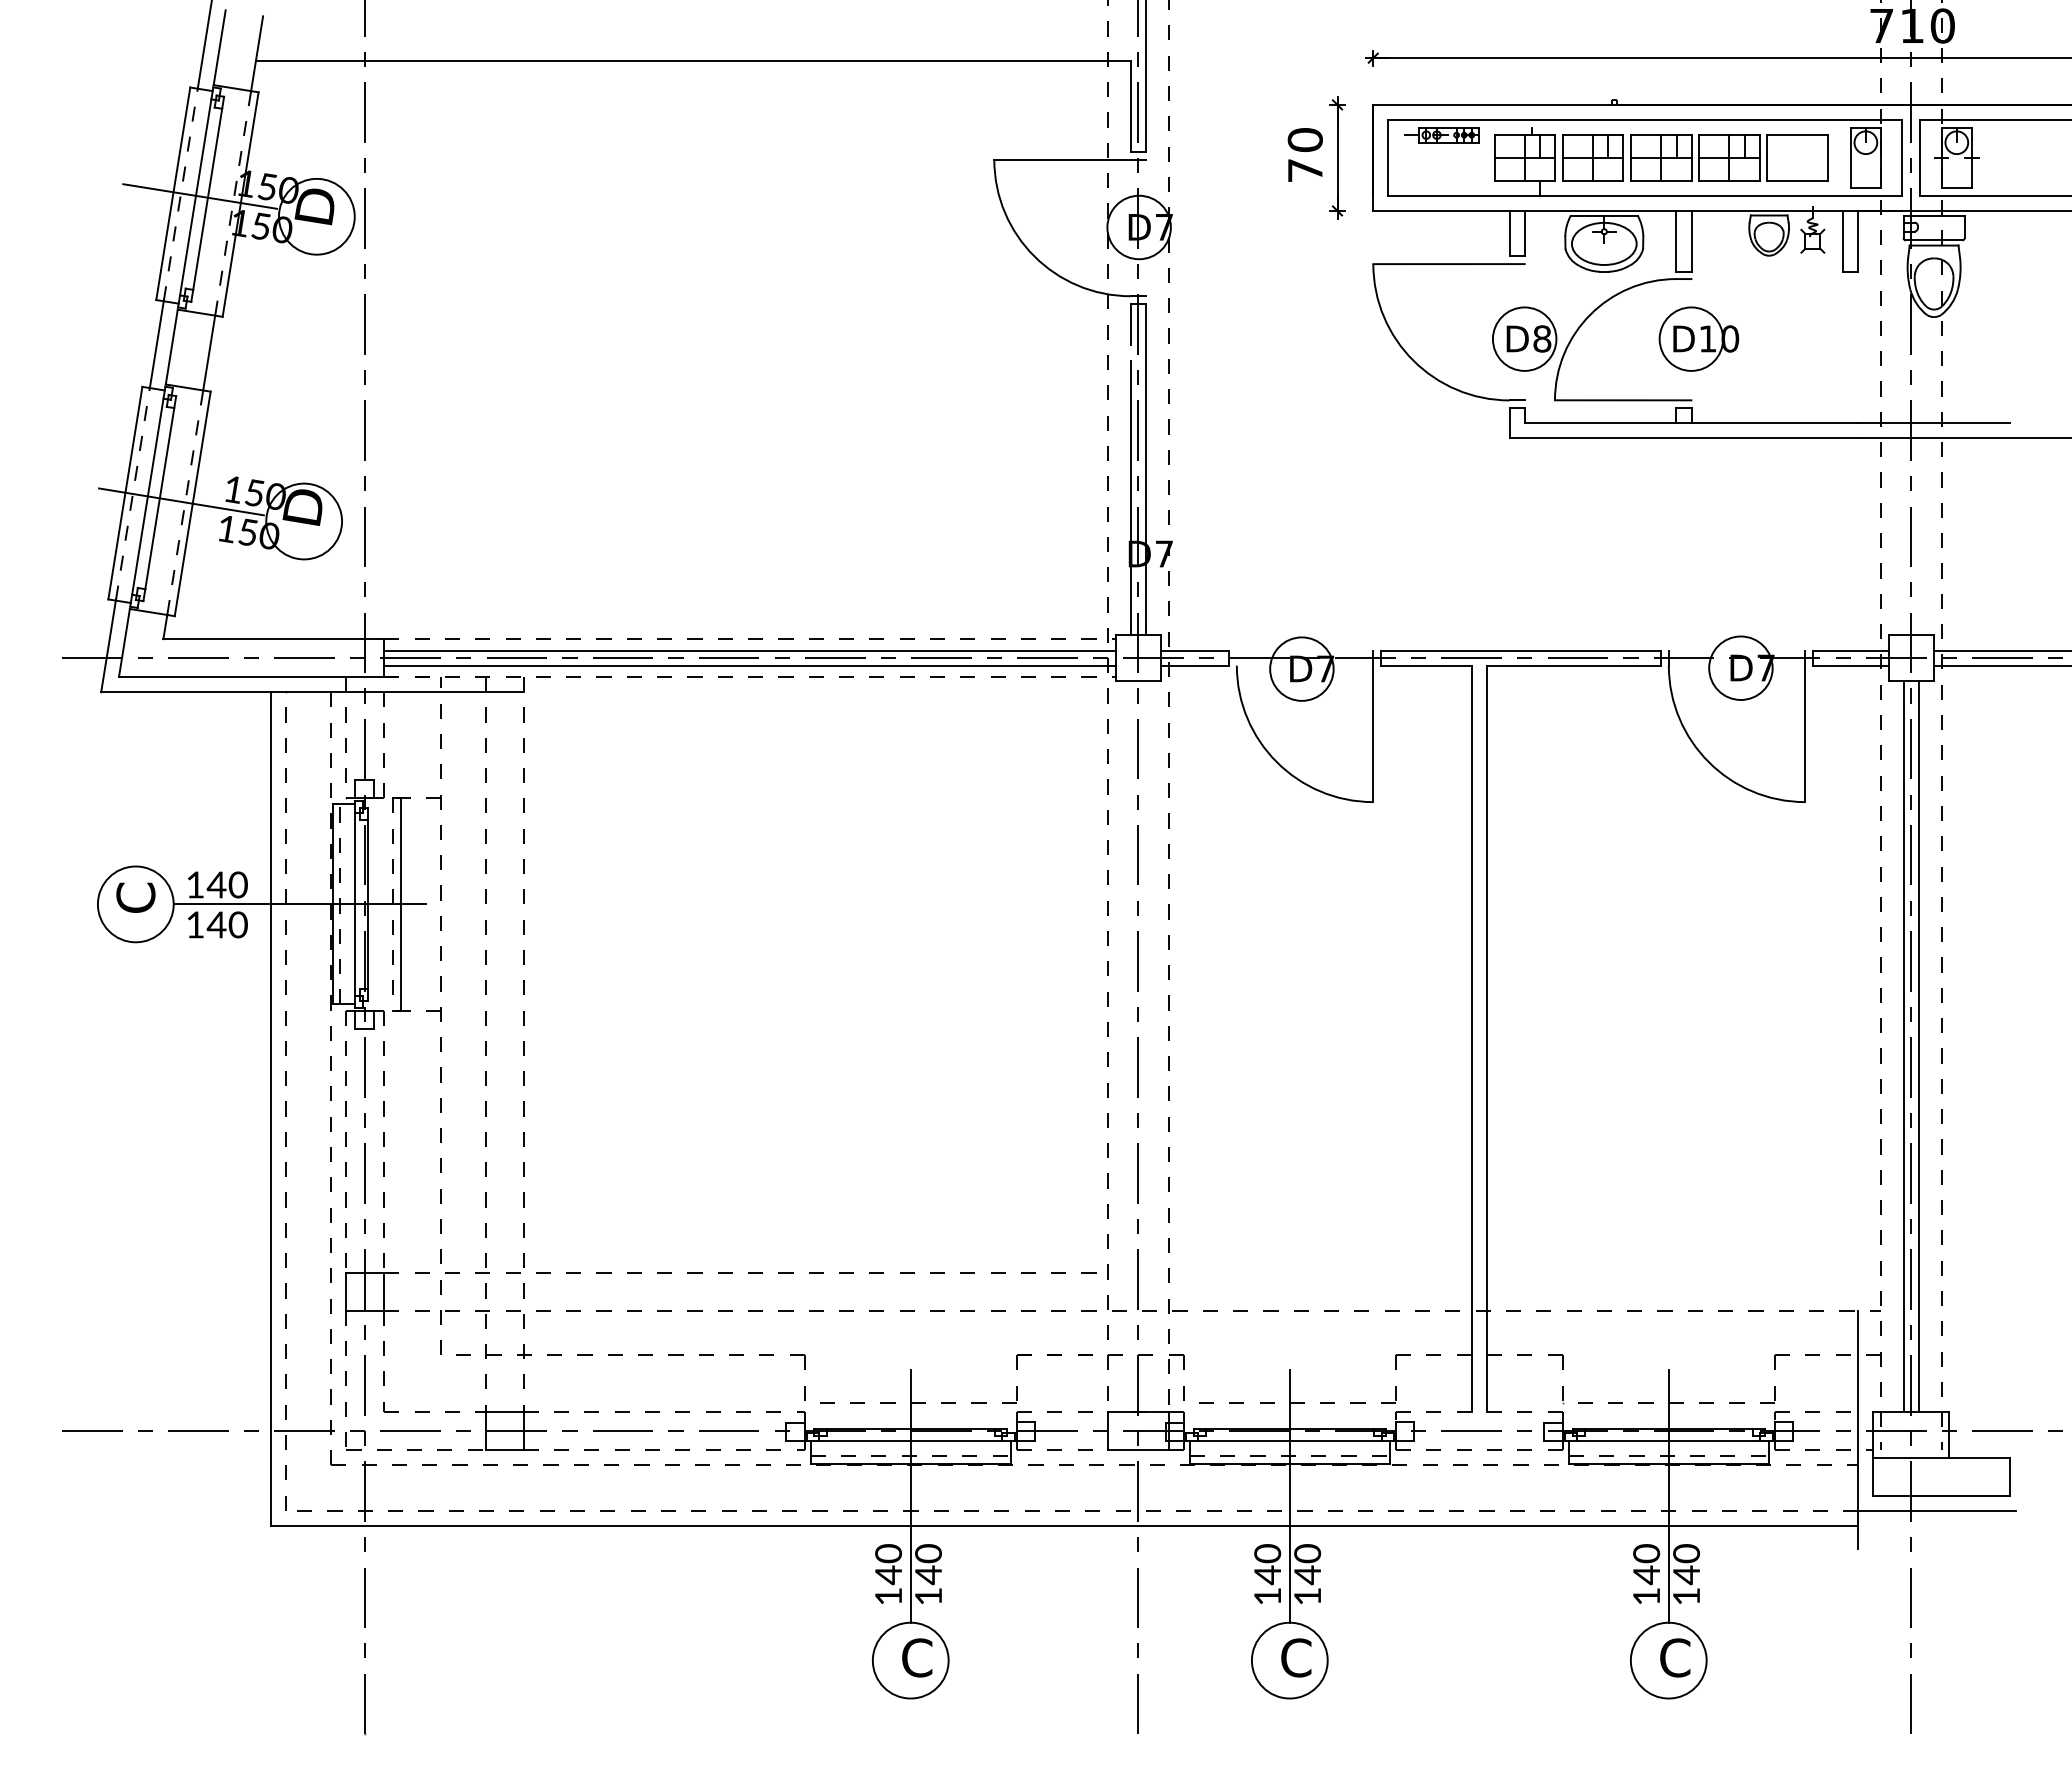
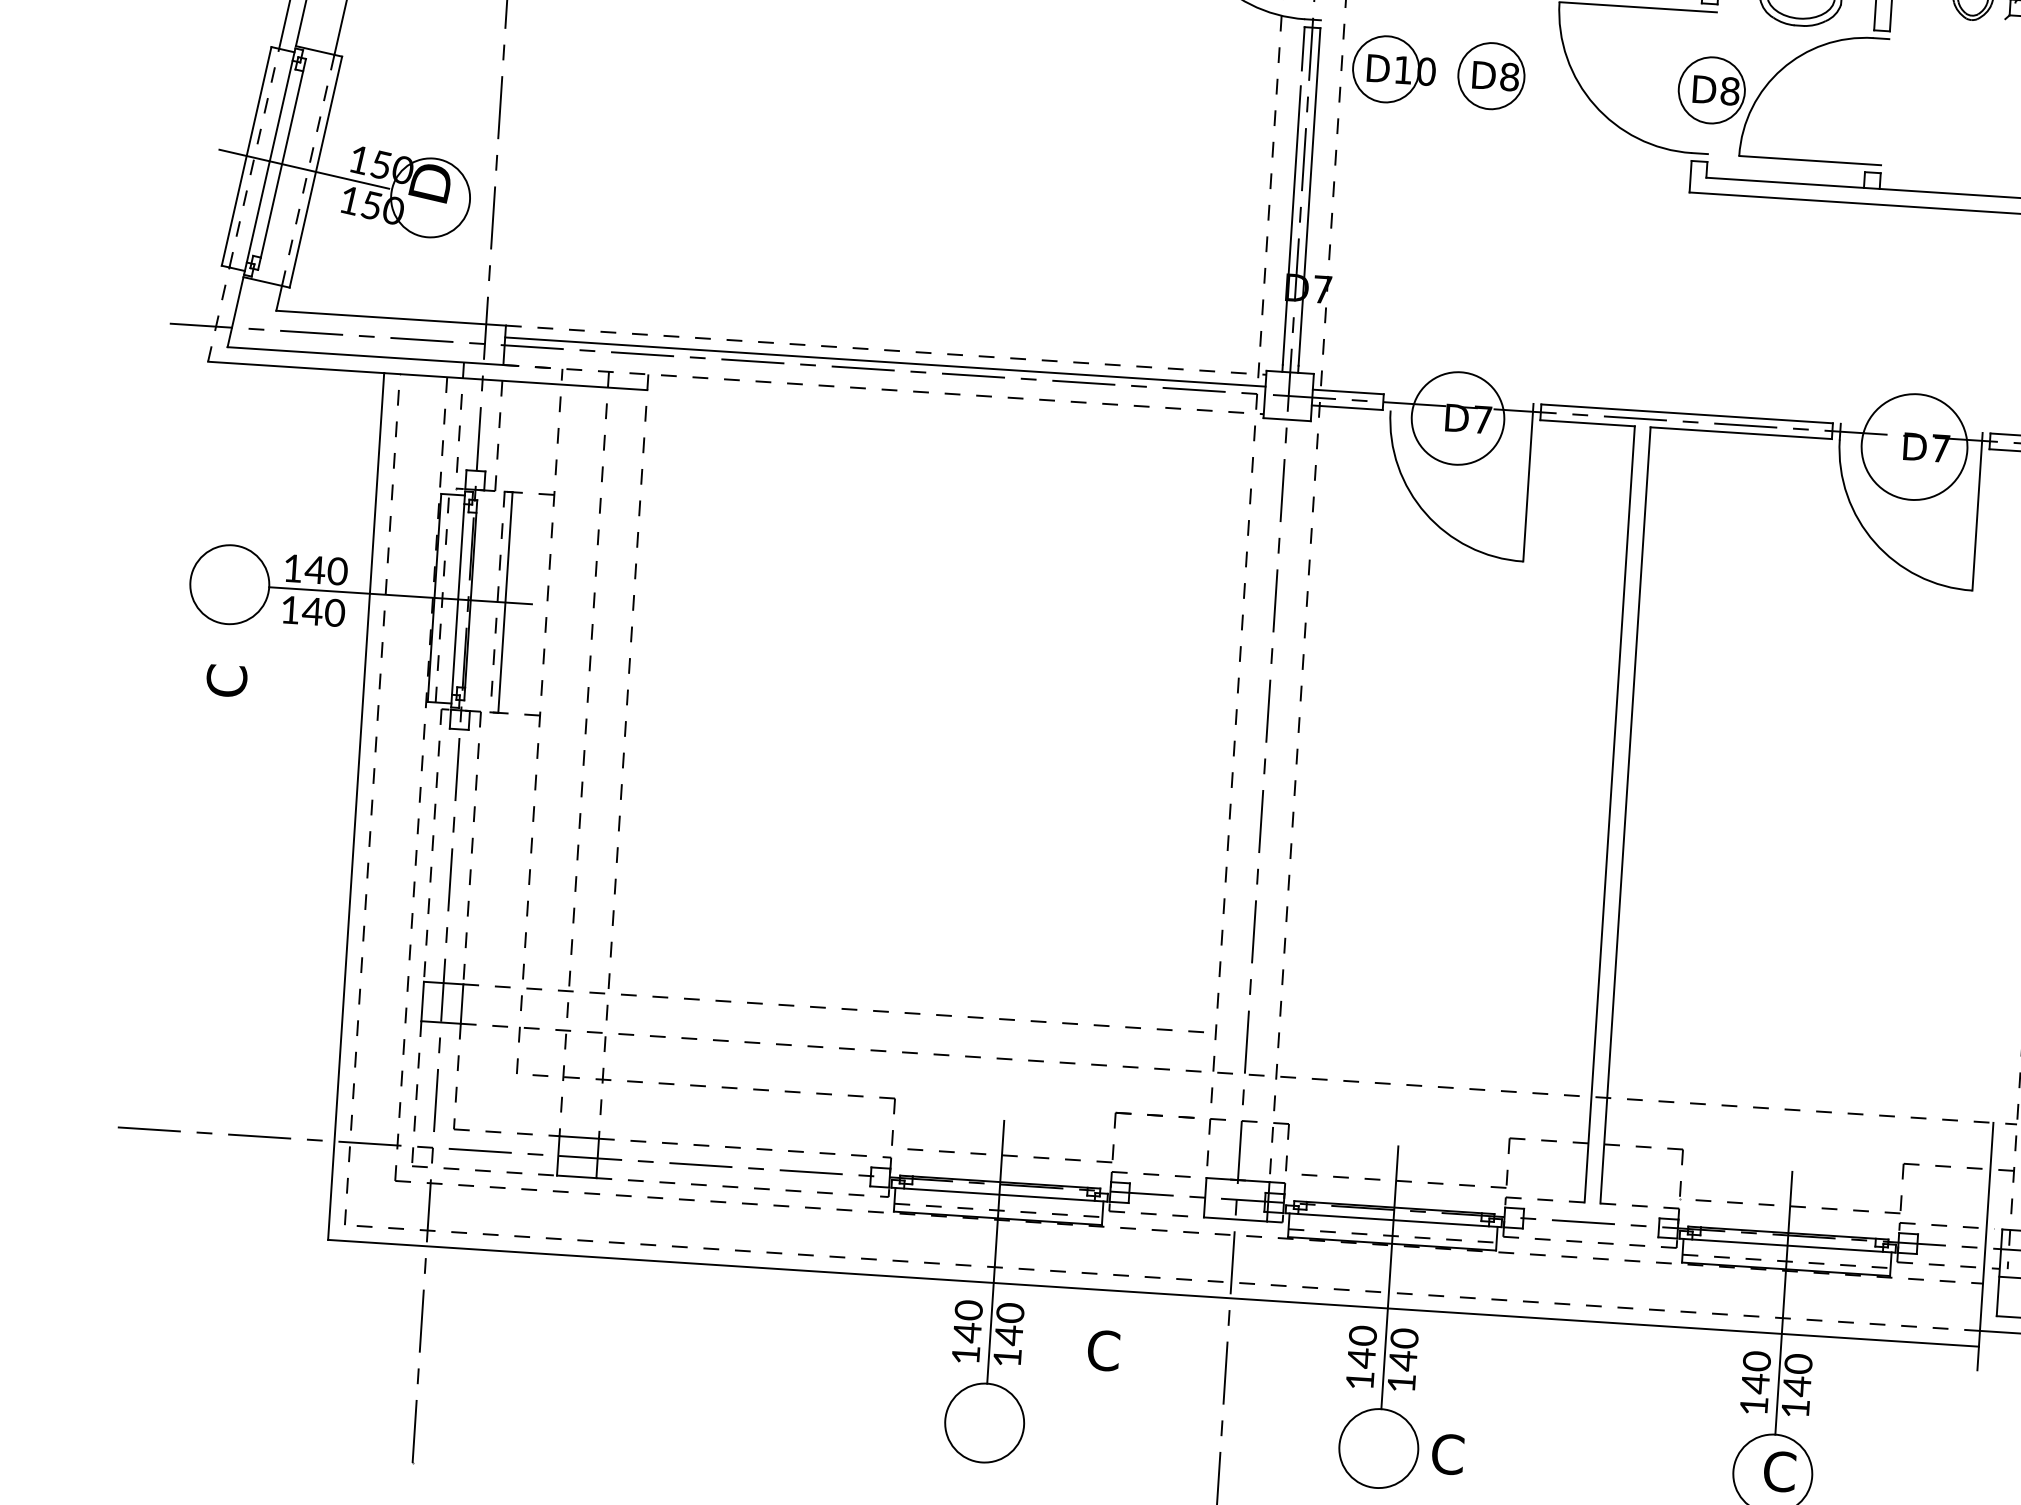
part: (1312, 338) -> (1491, 75), added
part: (1698, 338) -> (1393, 69), moved
line: (108, 645) -> (218, 313), solid -> dashed
line: (749, 665) -> (883, 377), removed
circle: (1740, 667) -> (1914, 446), size x1.6
circle: (1301, 668) -> (1457, 417), size x1.4
text: (135, 897) -> (226, 680), moved
text: (917, 1657) -> (1103, 1350), moved
text: (1296, 1657) -> (1448, 1453), moved

